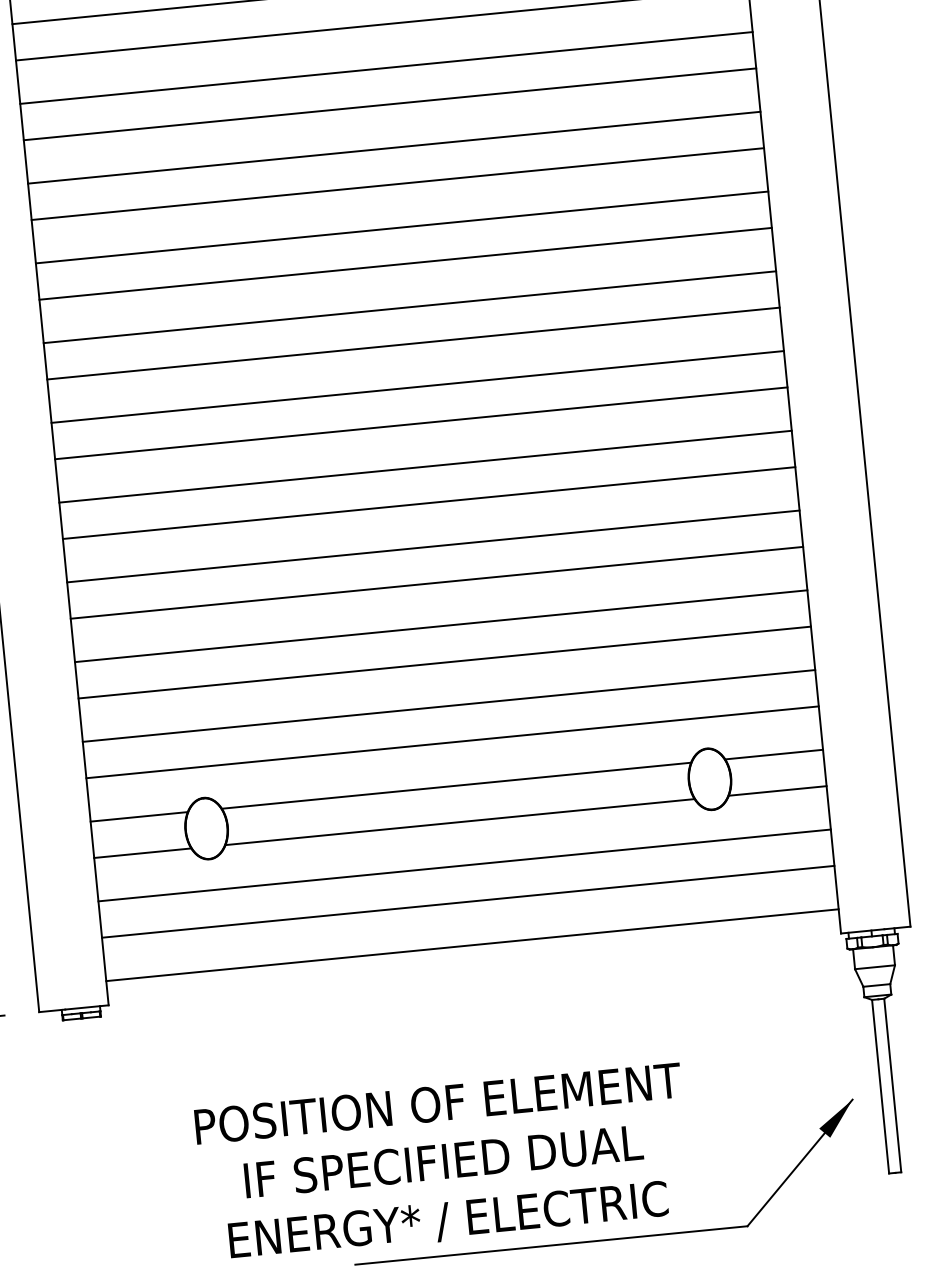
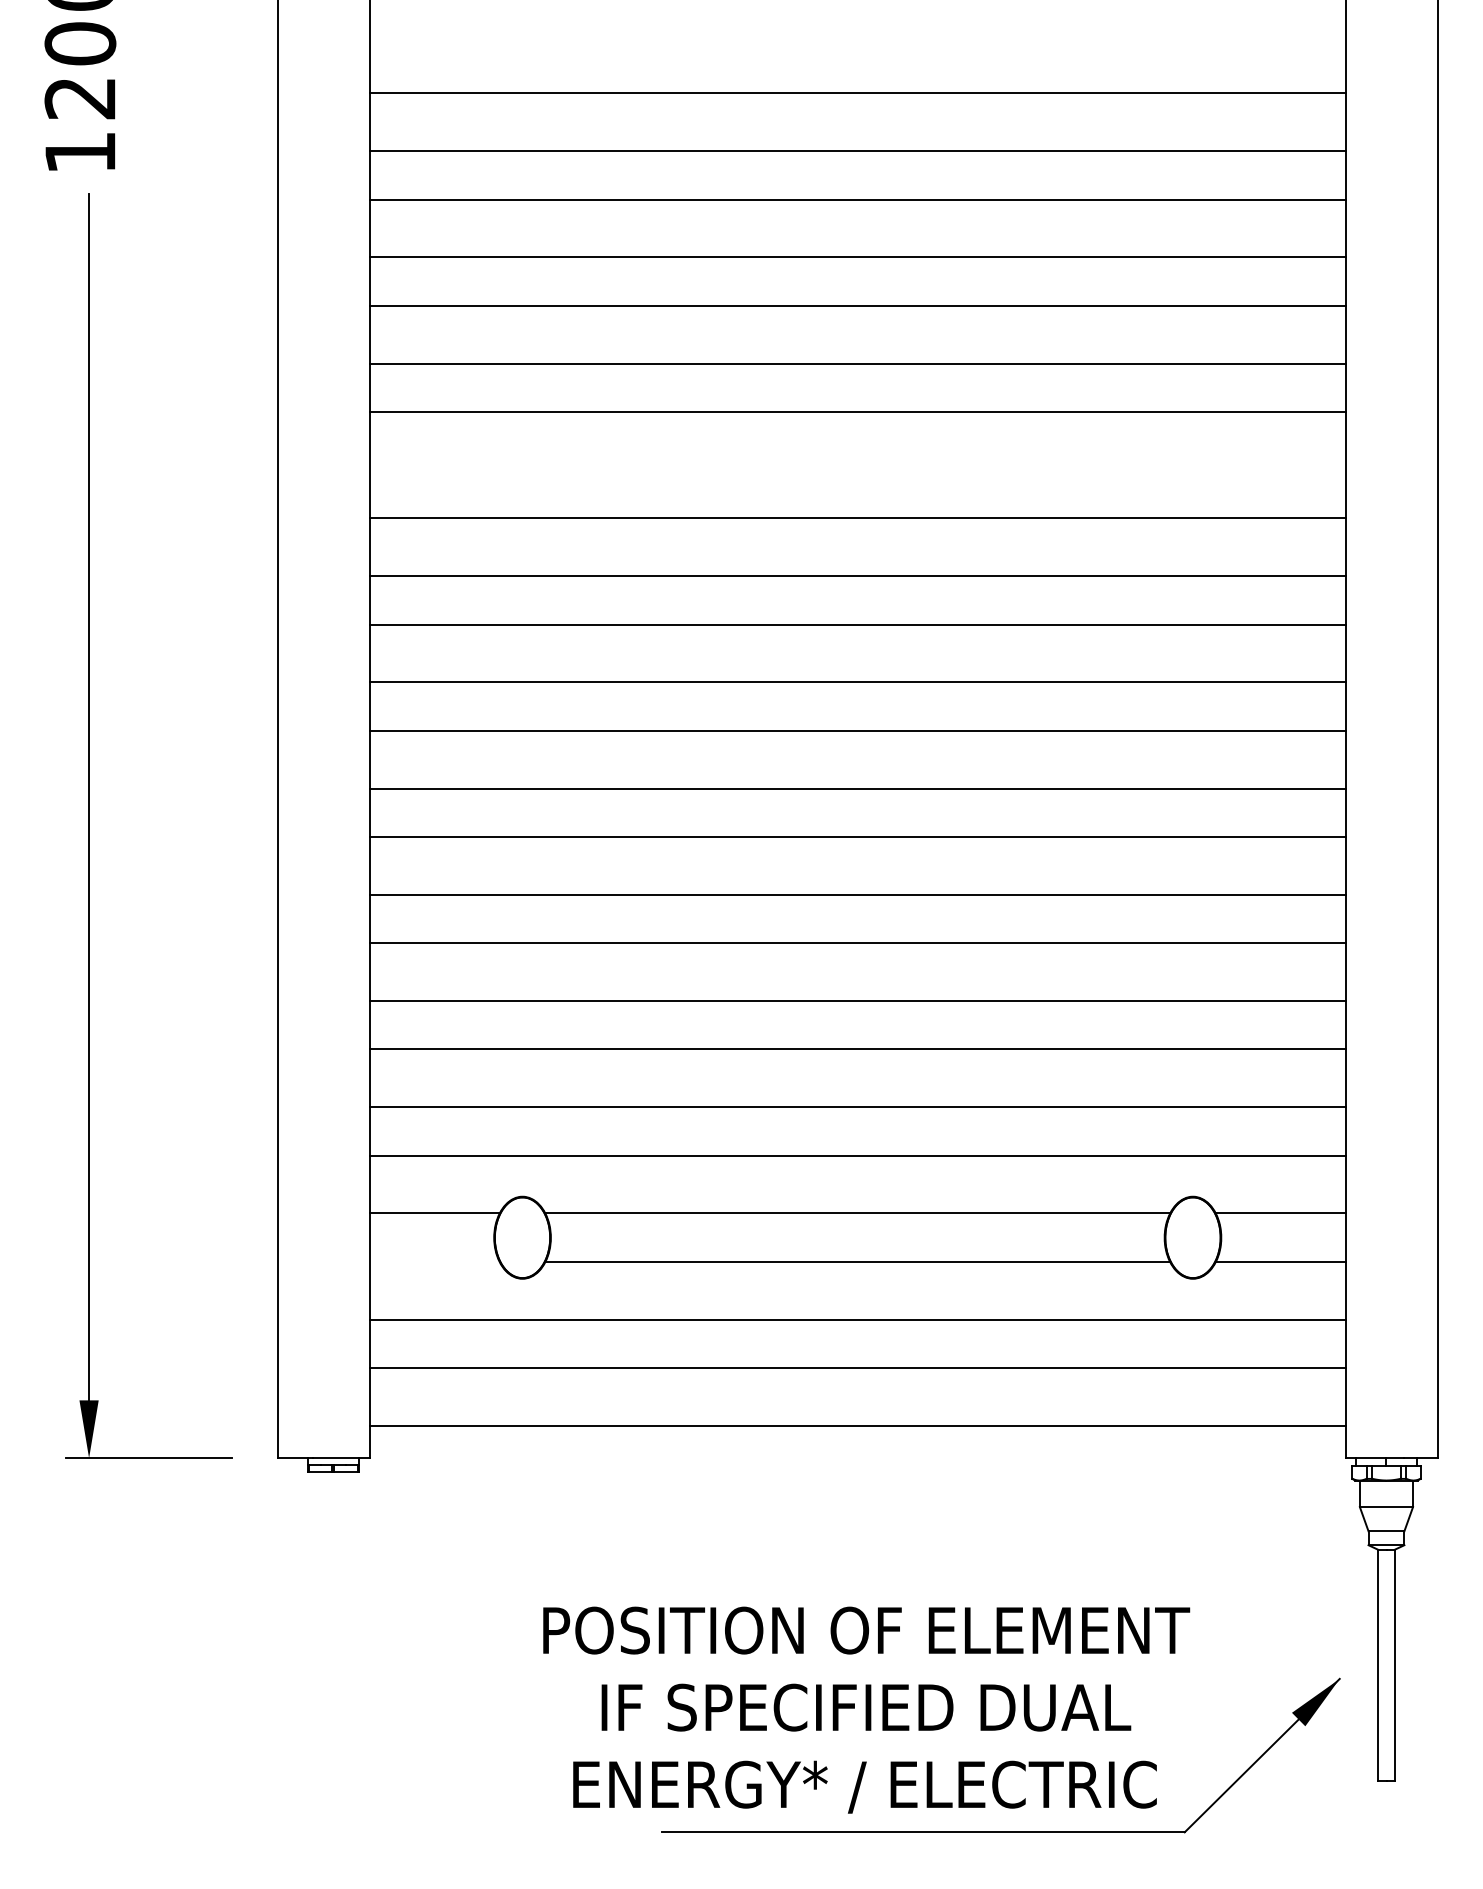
line: (402, 227) -> (858, 469), removed
line: (142, 852) -> (434, 1261), removed
text: (444, 1162) -> (866, 1709), moved

